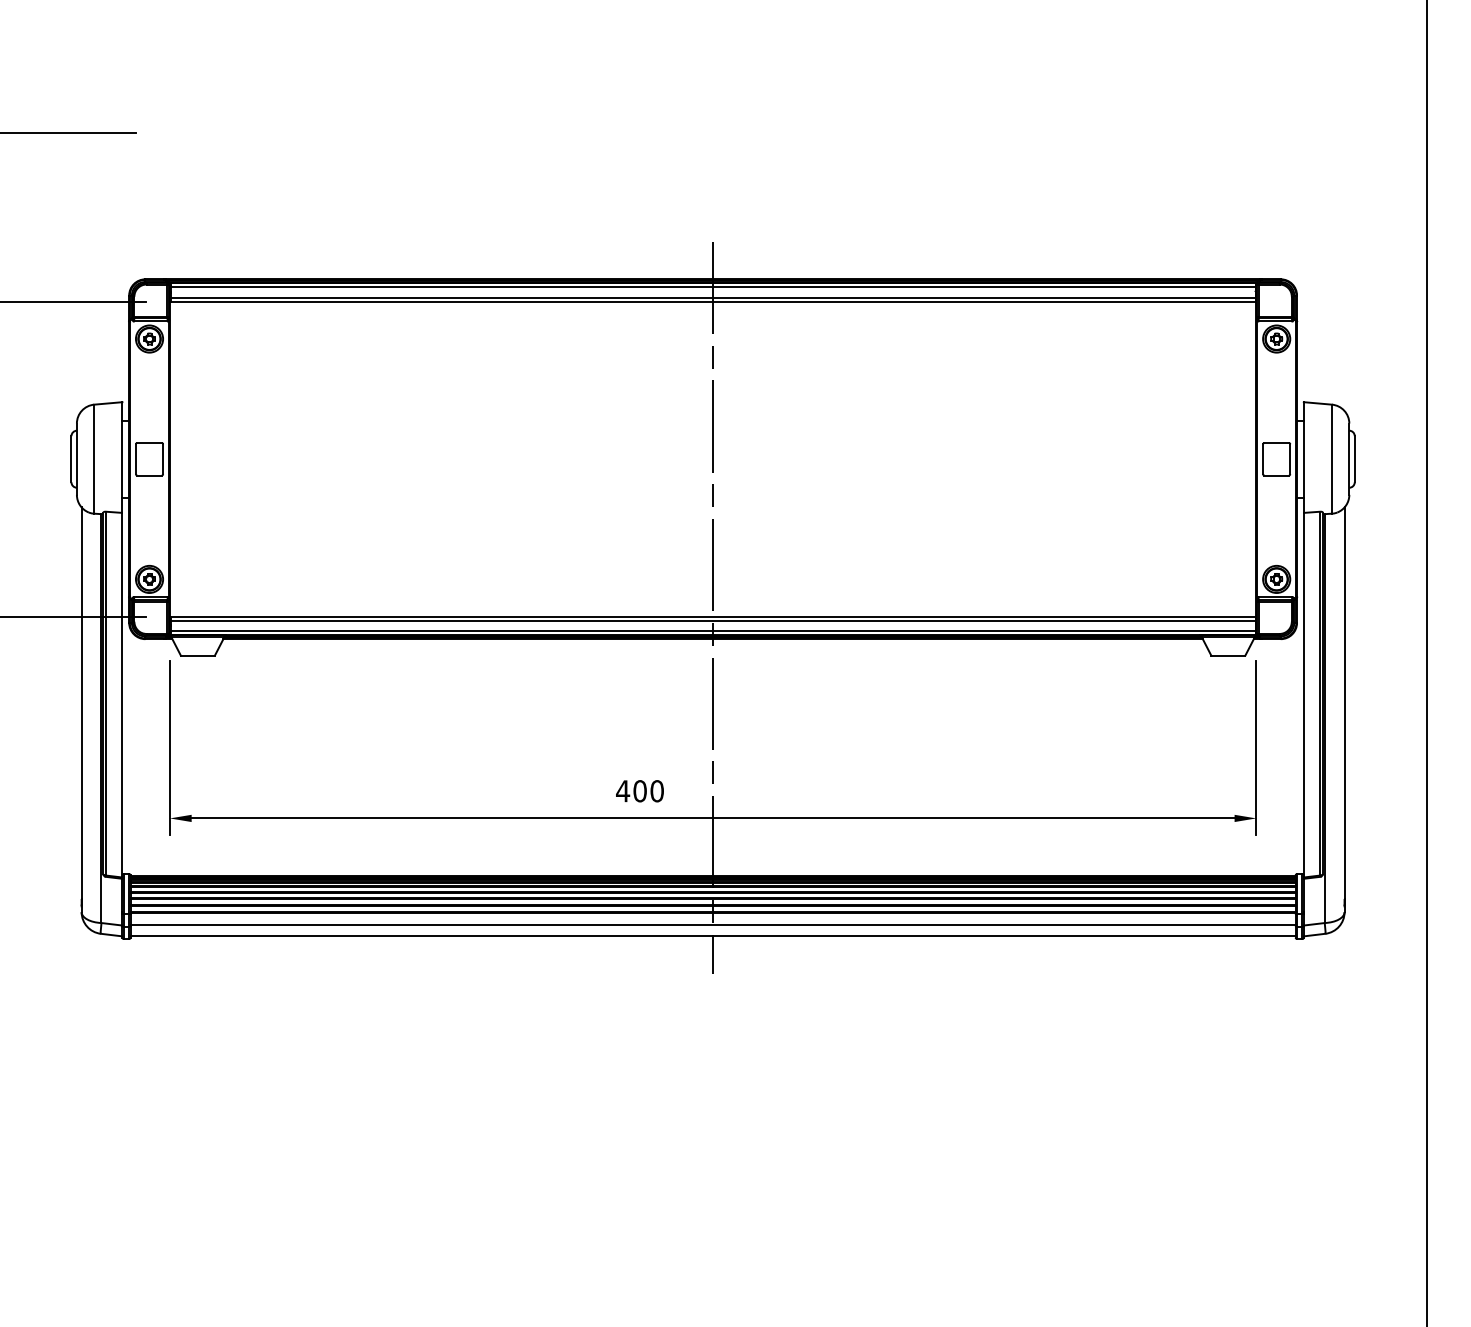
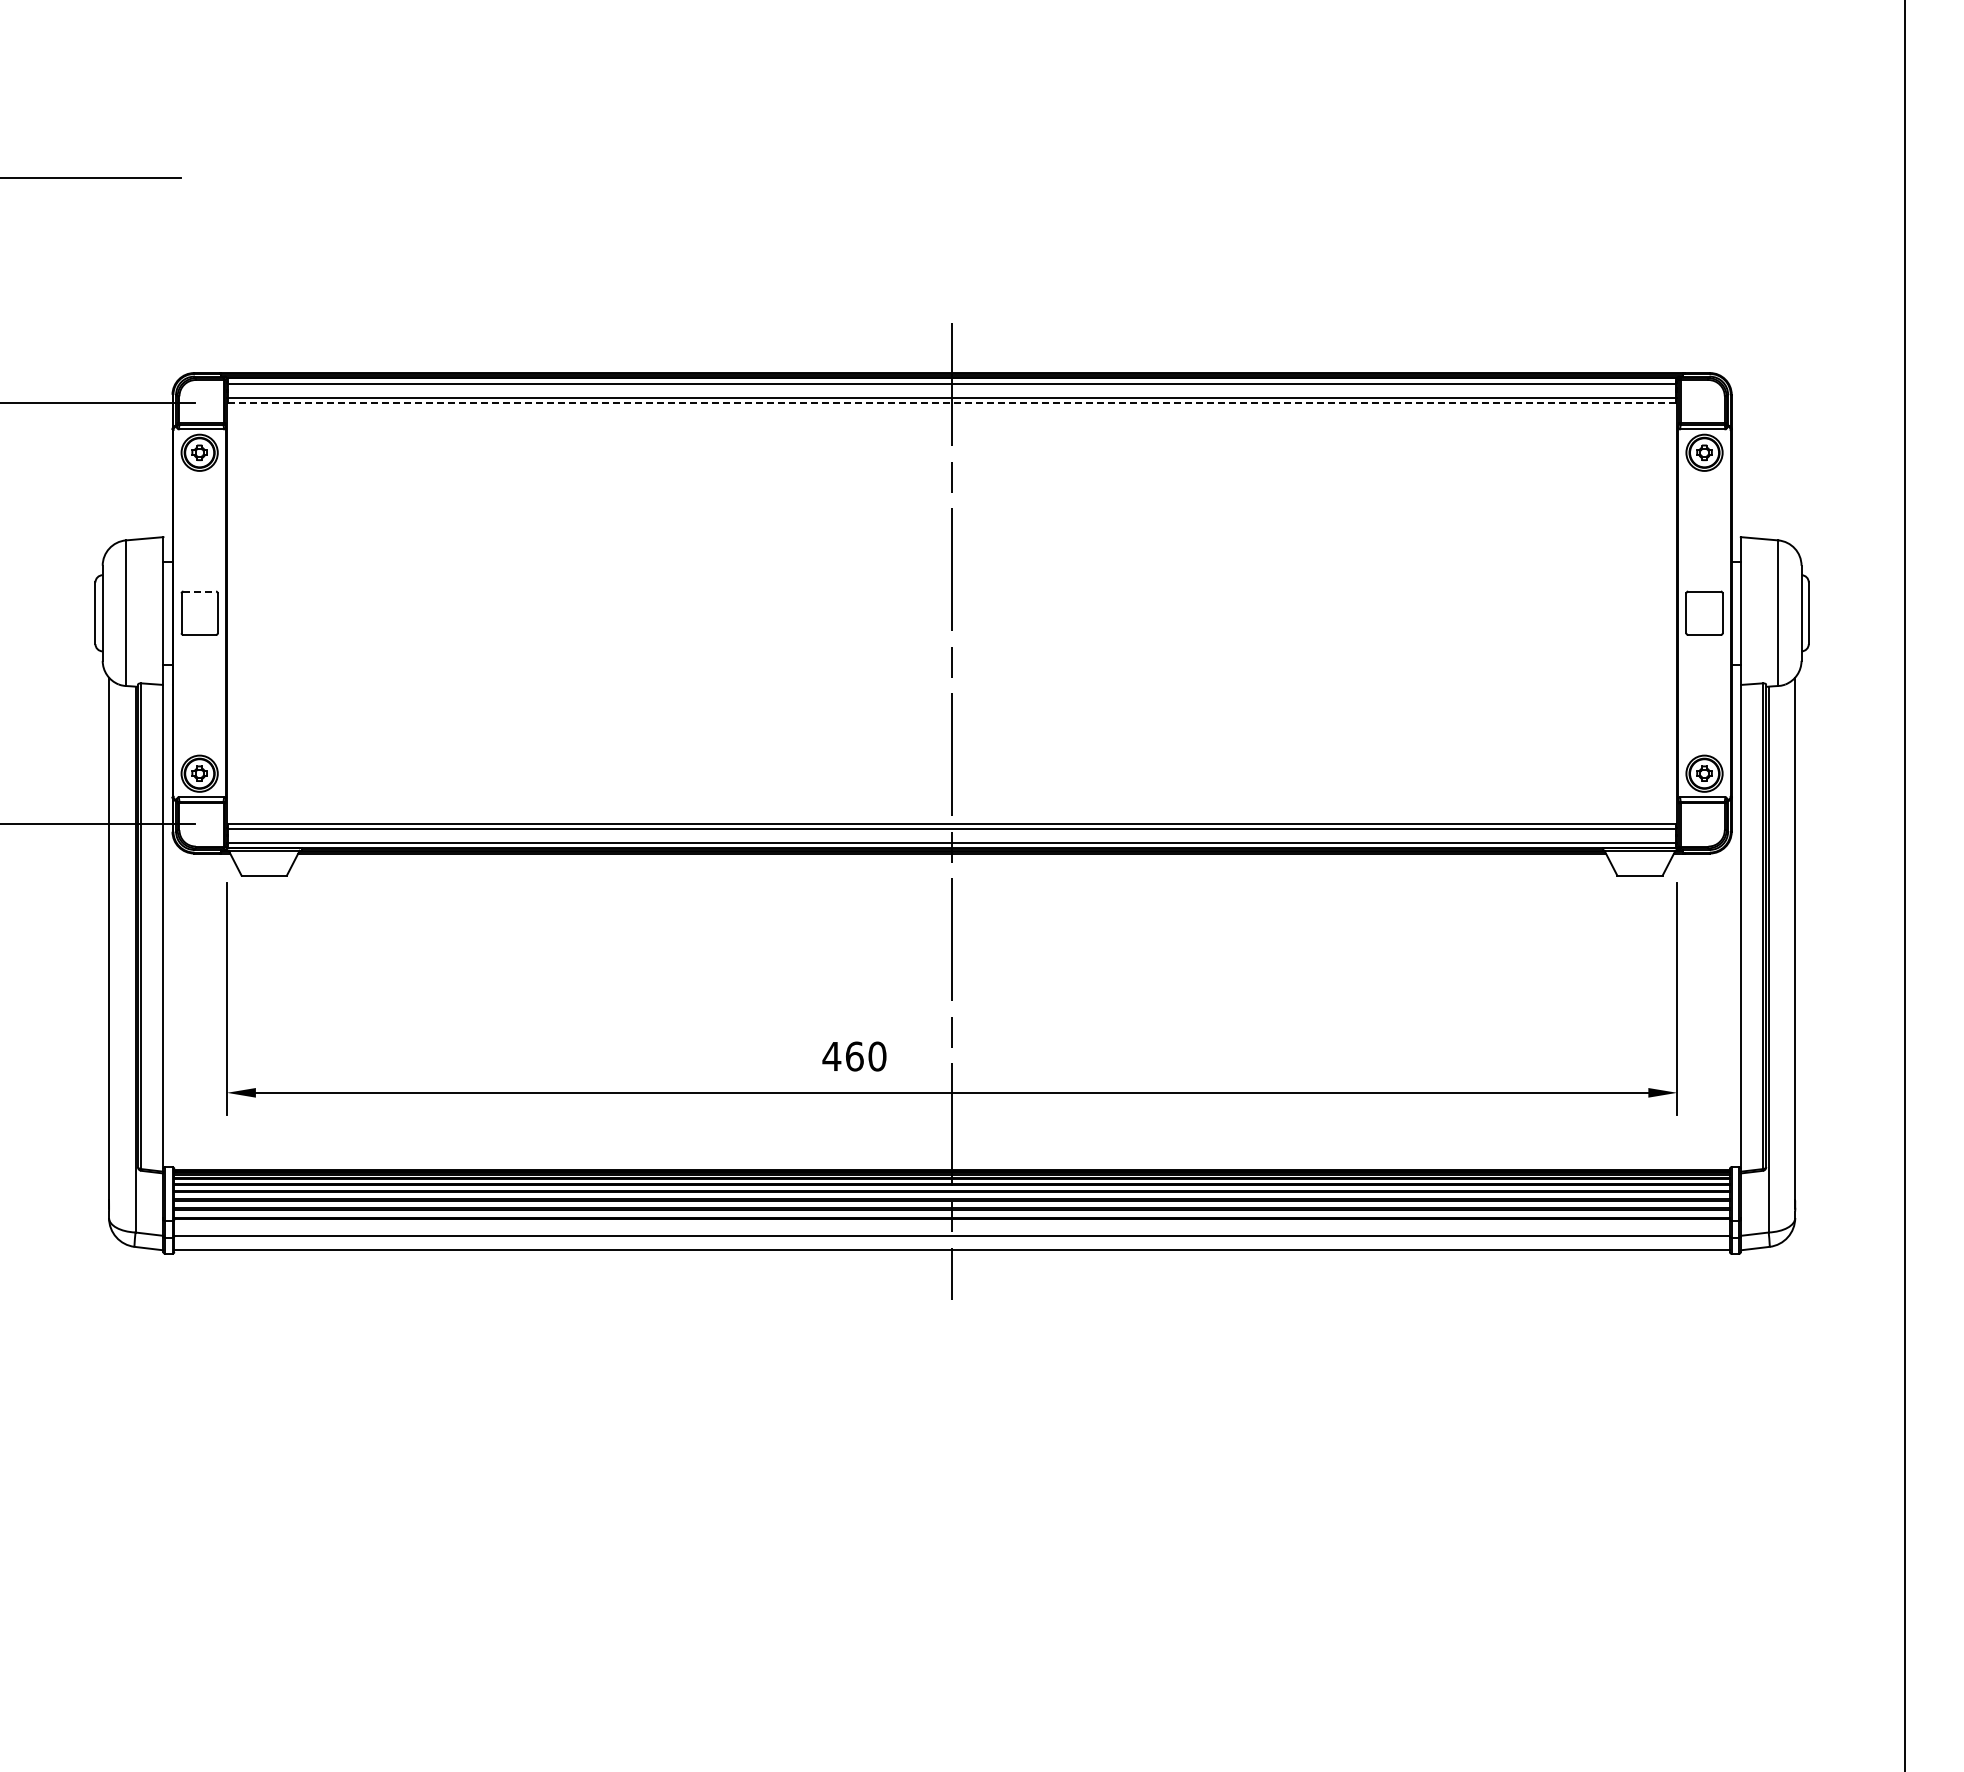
line: (712, 301) -> (951, 402), solid -> dashed
line: (150, 442) -> (200, 591), solid -> dashed
text: (640, 791) -> (854, 1056), 400 -> 460

